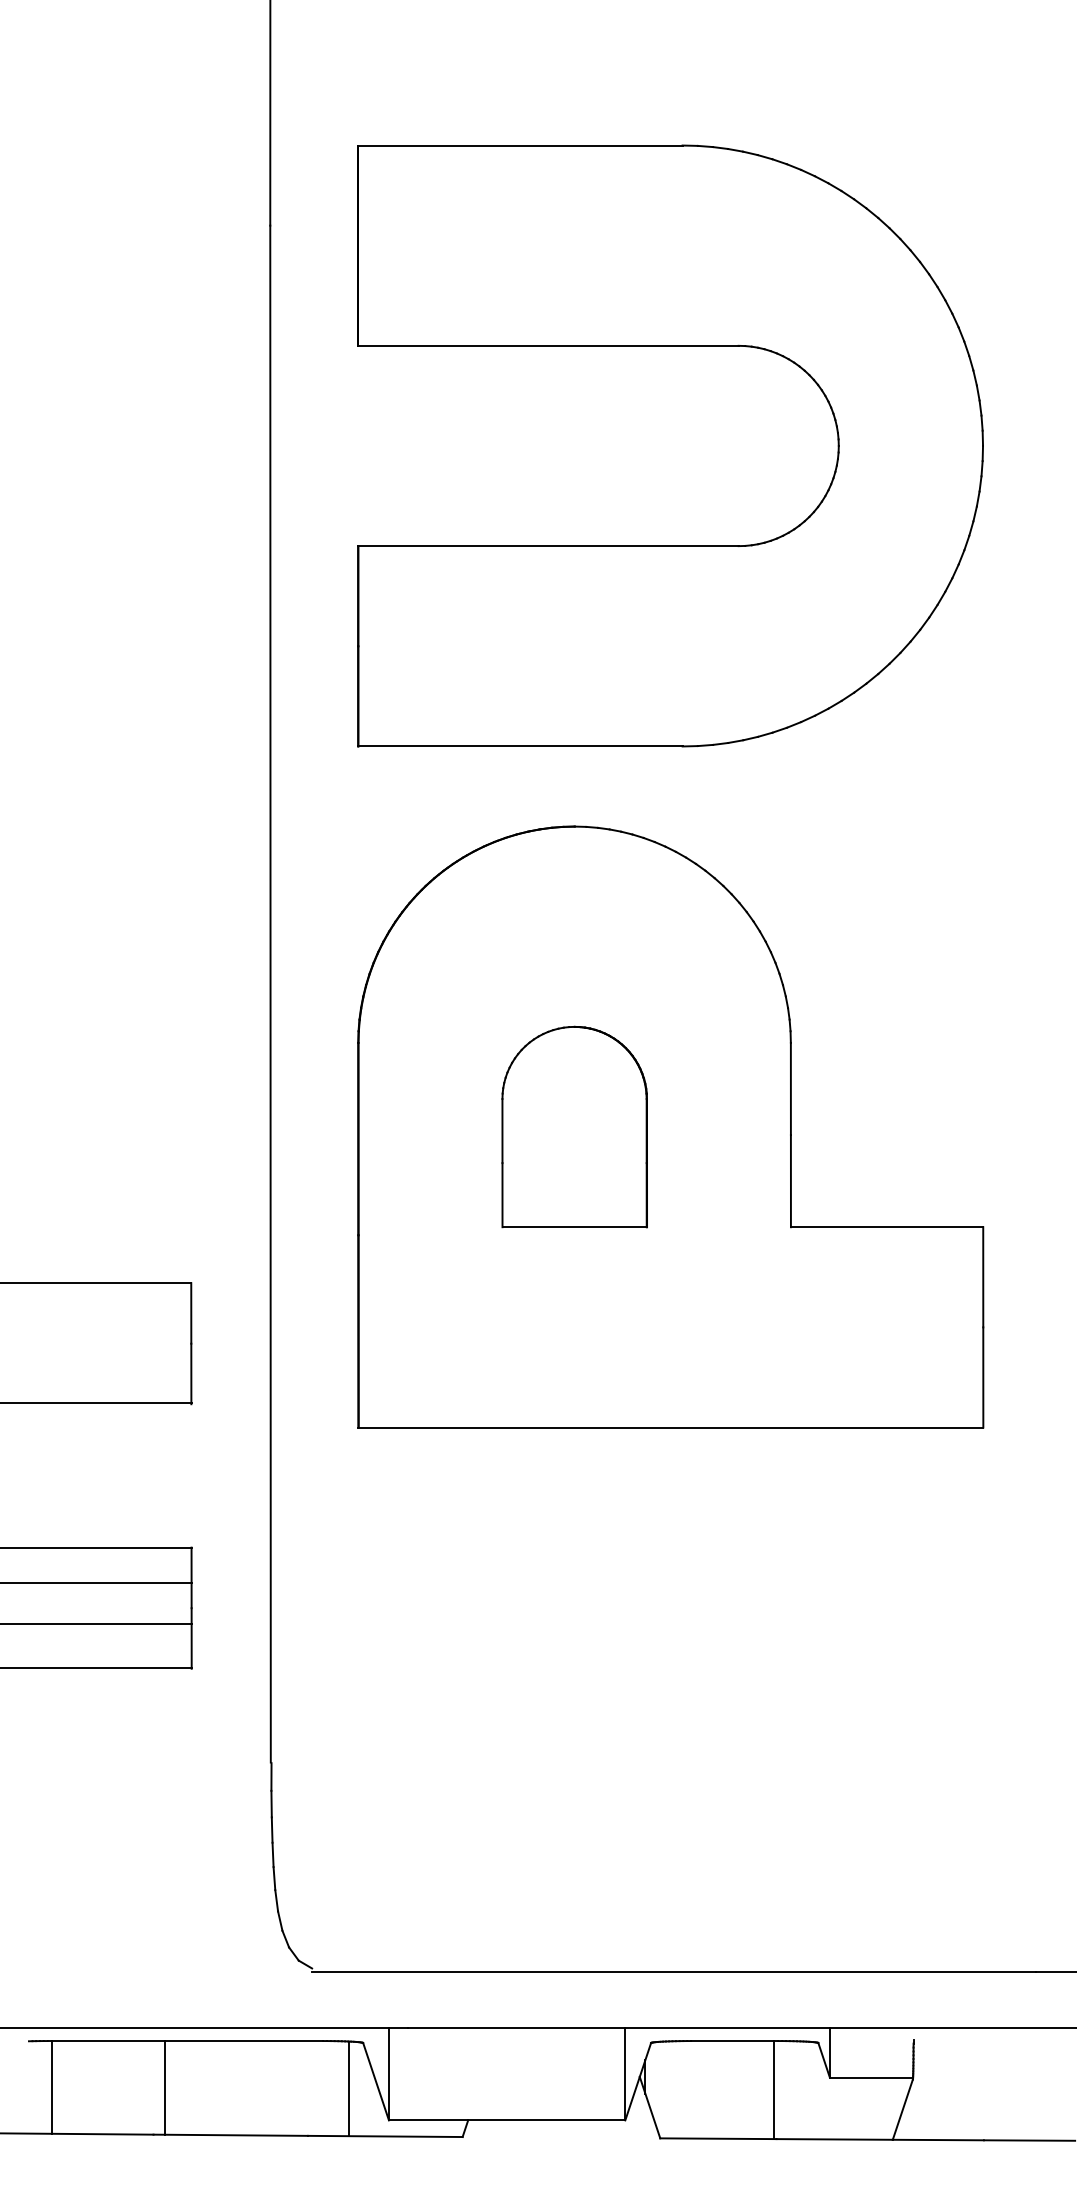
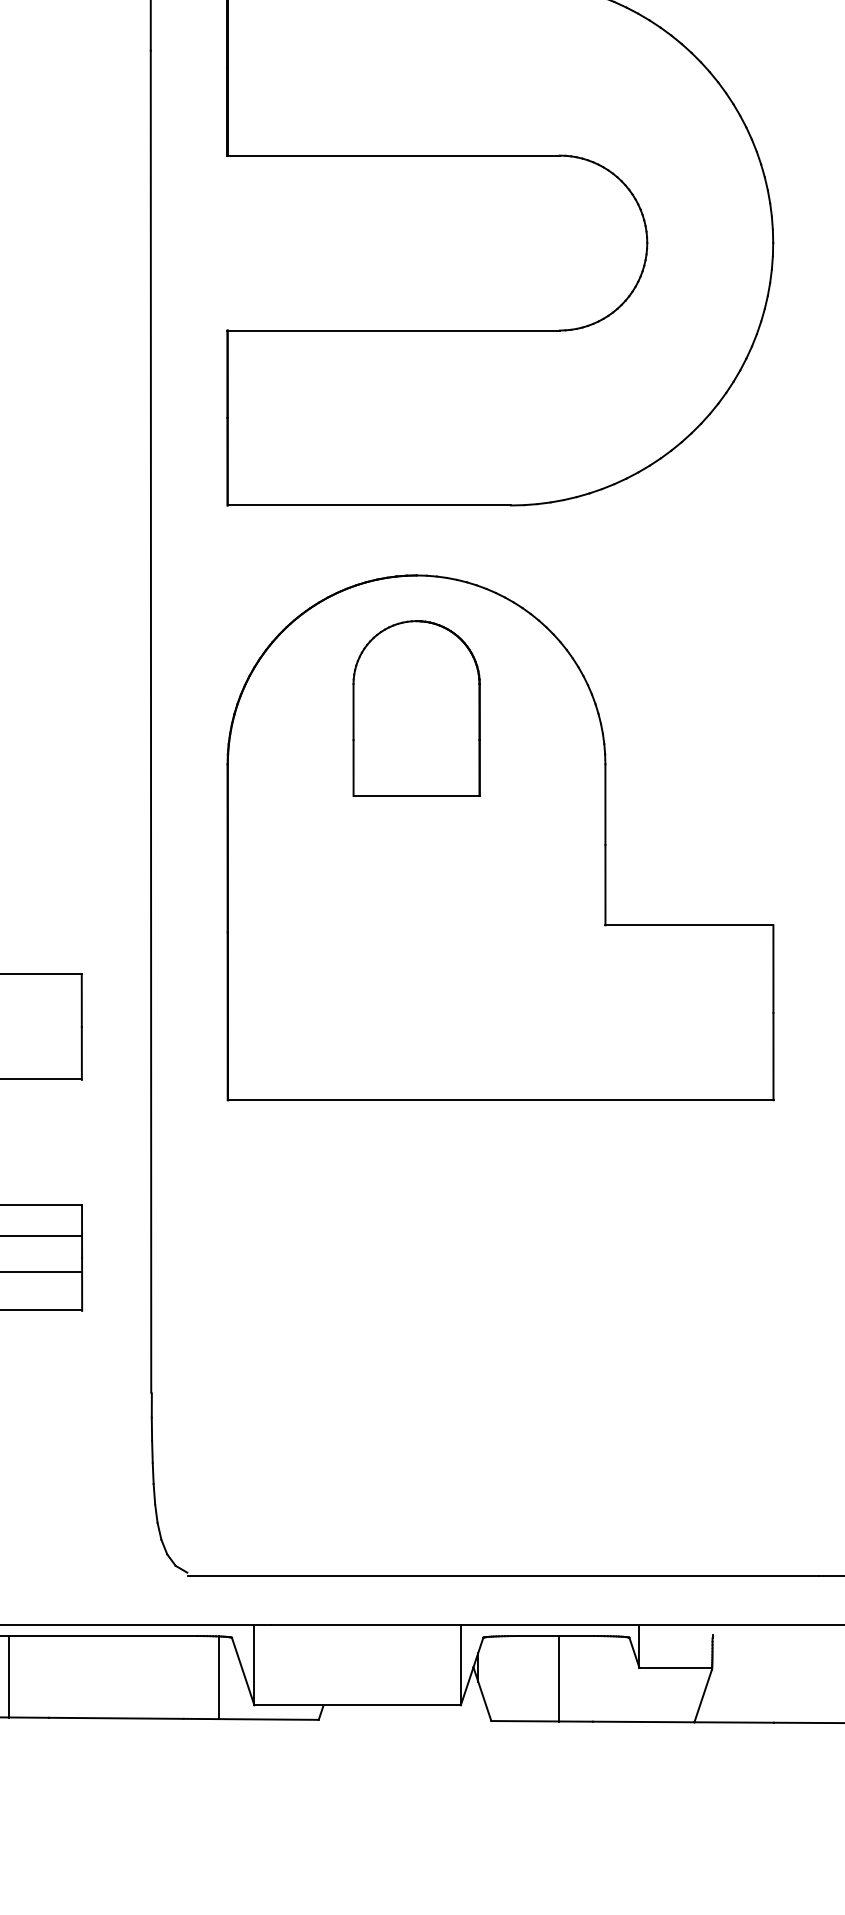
part: (574, 1126) -> (416, 708), moved
line: (164, 2087) -> (8, 1676), moved
line: (773, 2090) -> (558, 1679), moved

